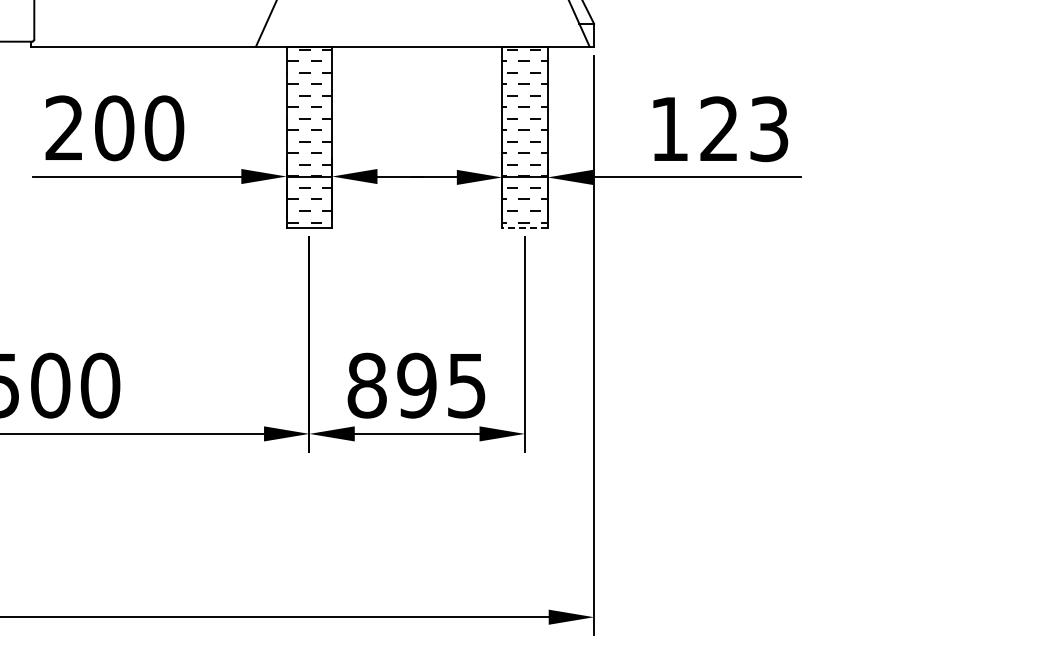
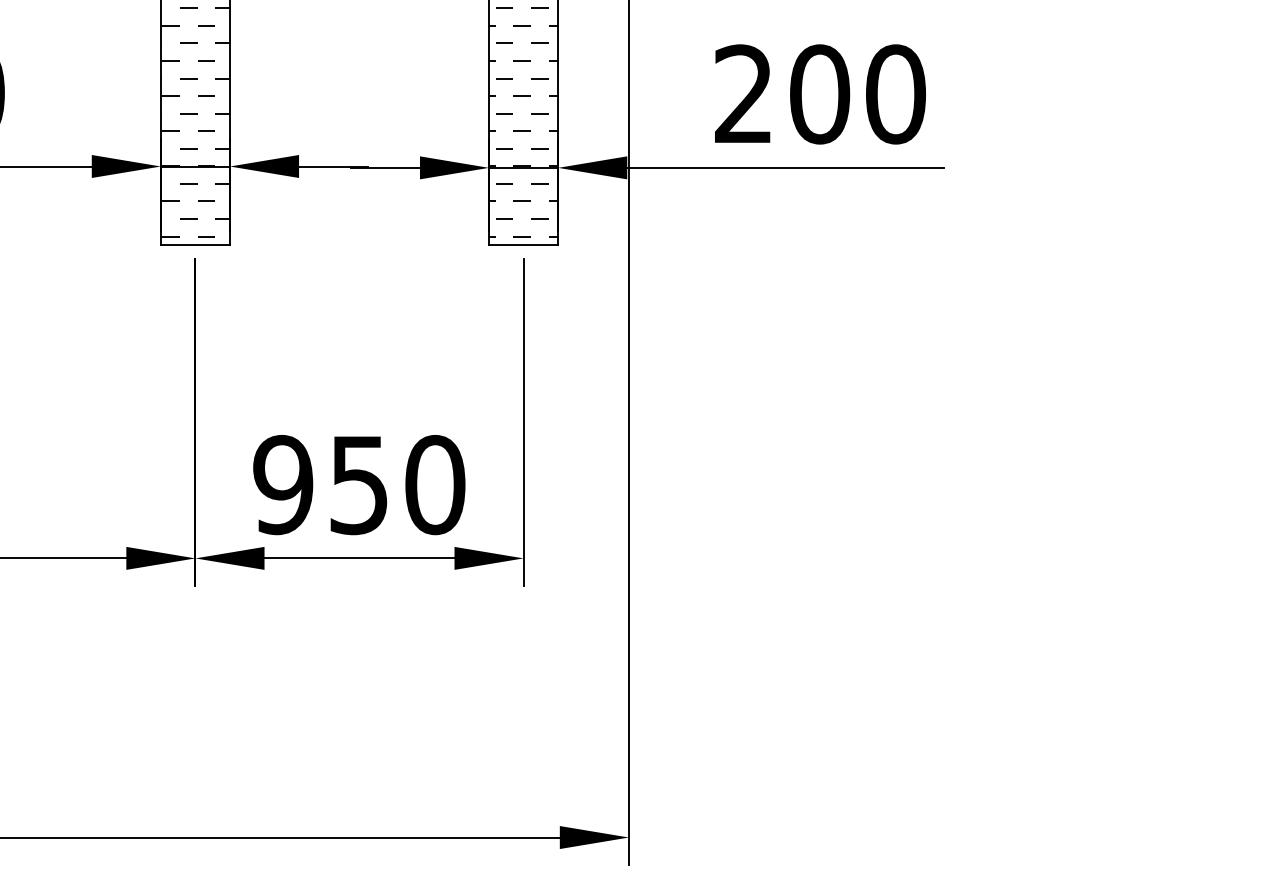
text: (719, 129) -> (819, 94), 123 -> 200
line: (524, 228) -> (522, 245), dashed -> solid
text: (416, 385) -> (358, 484), 895 -> 950

